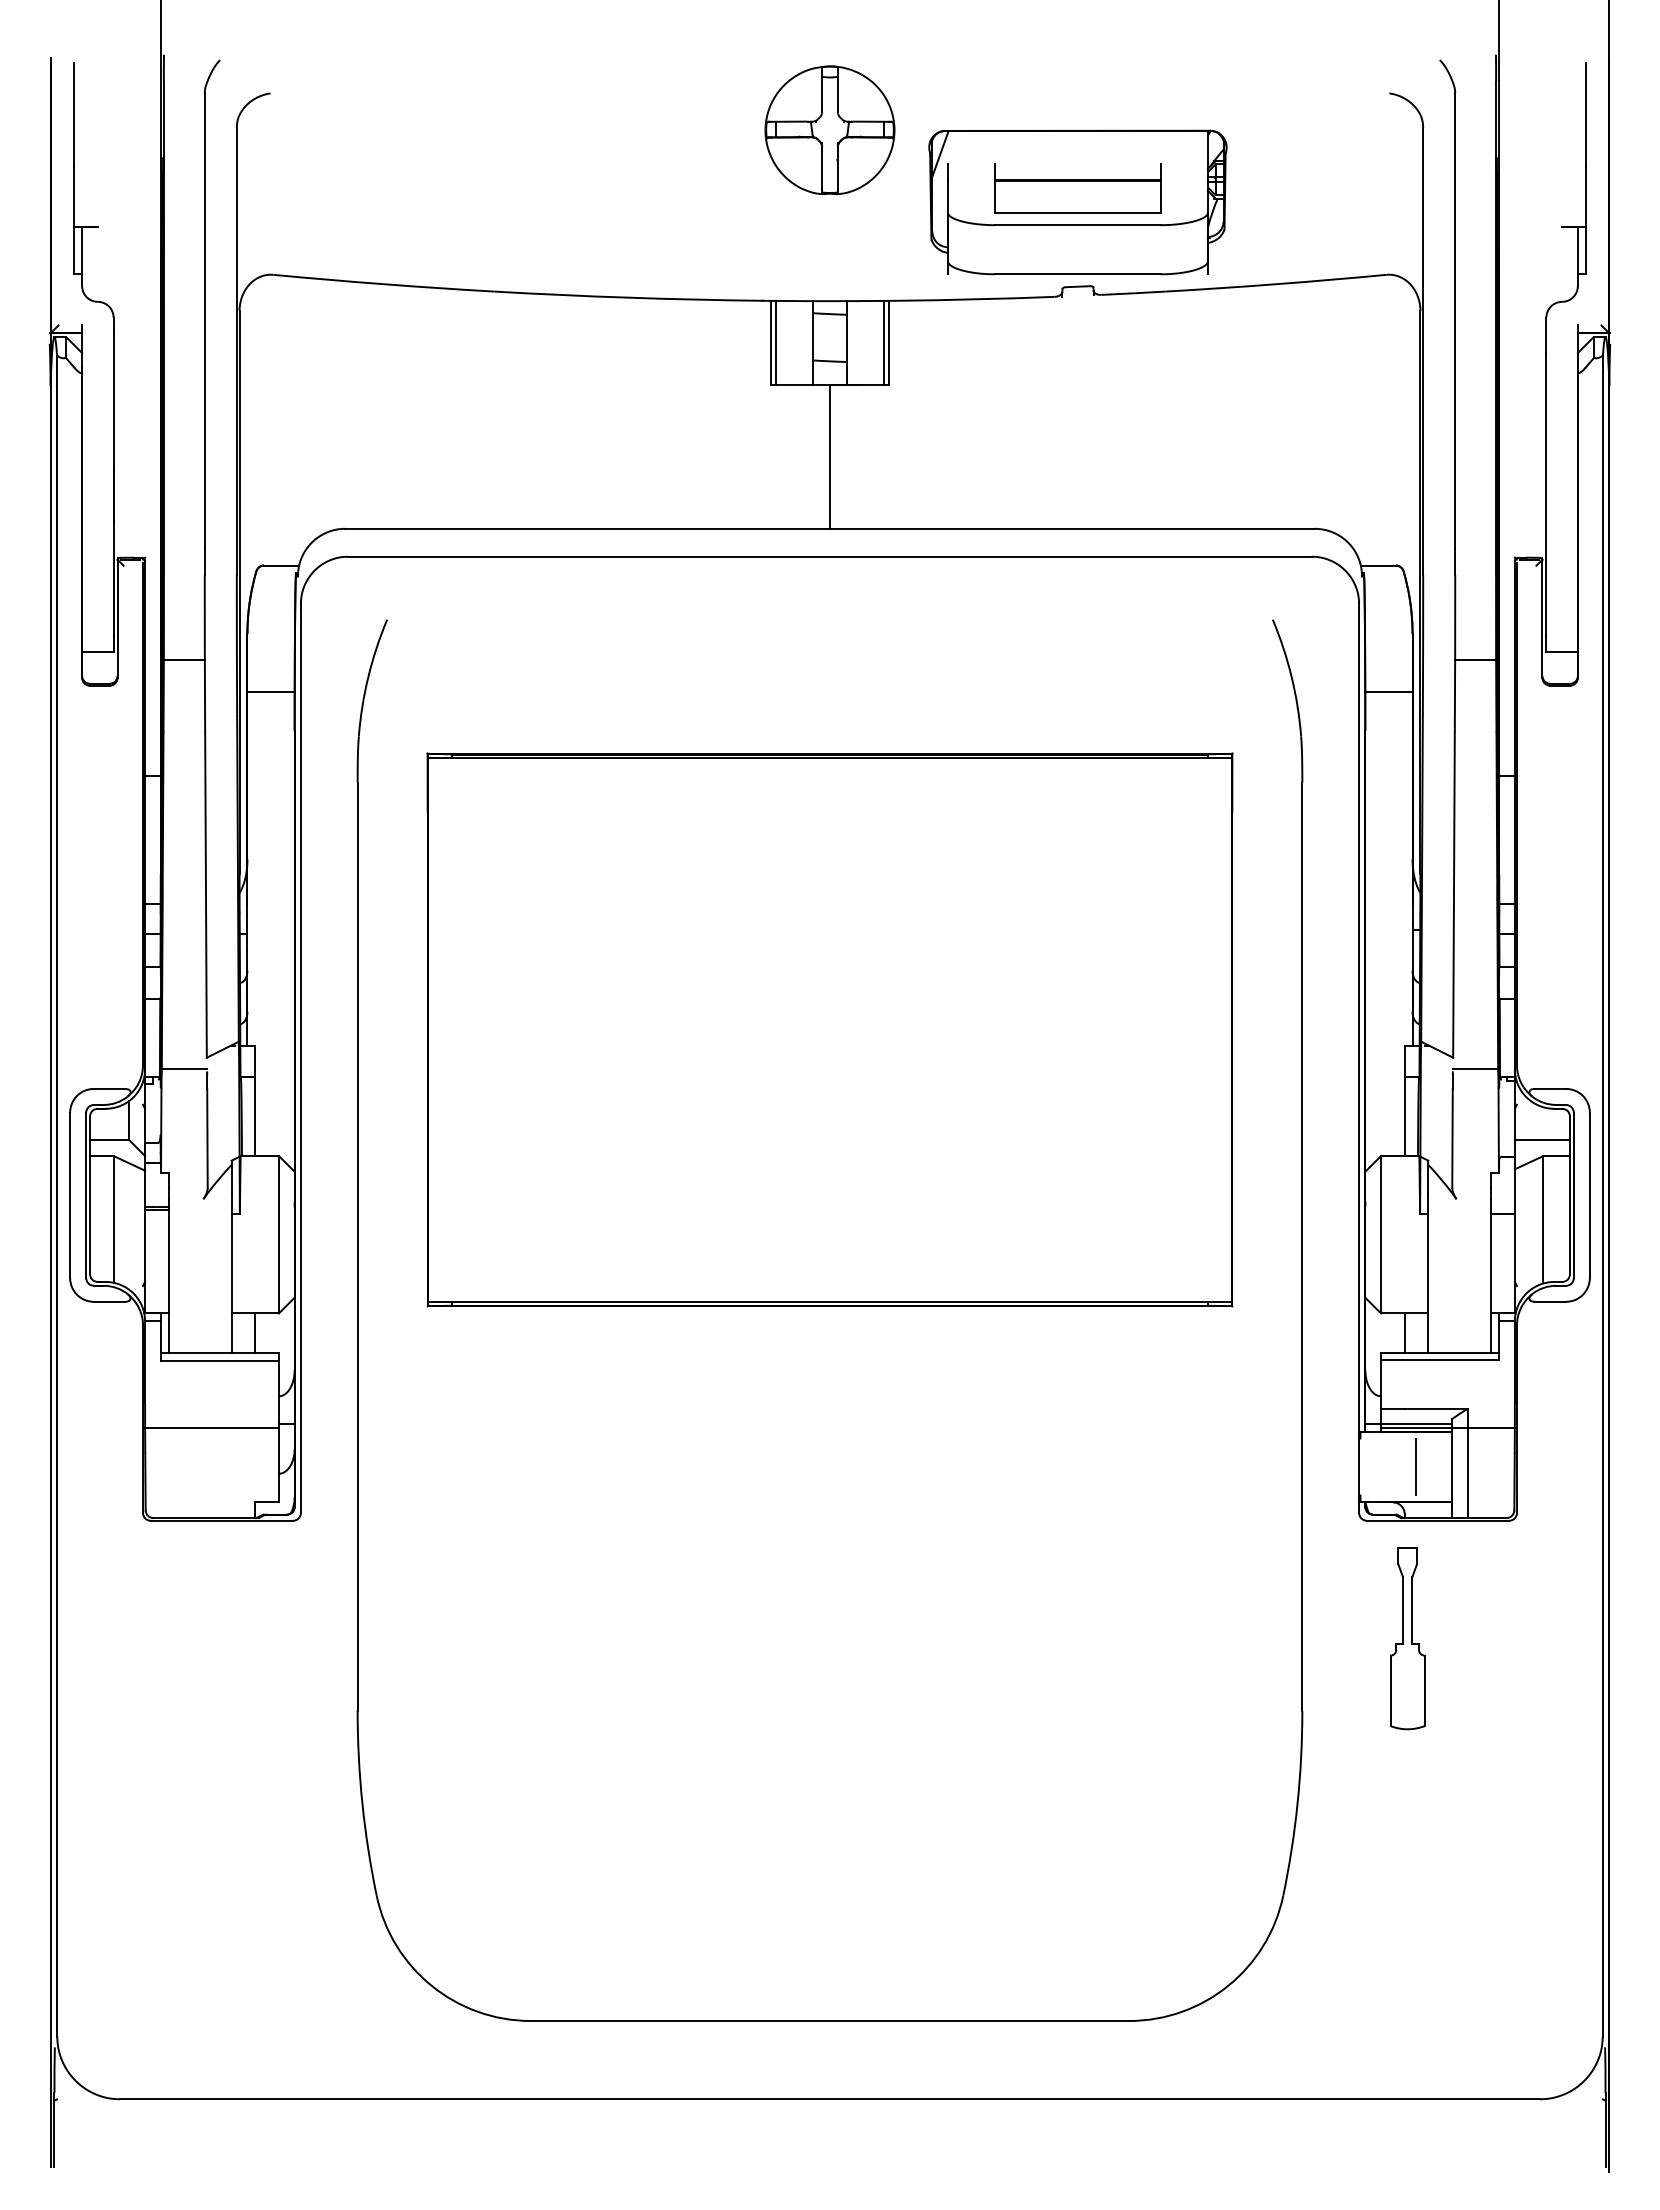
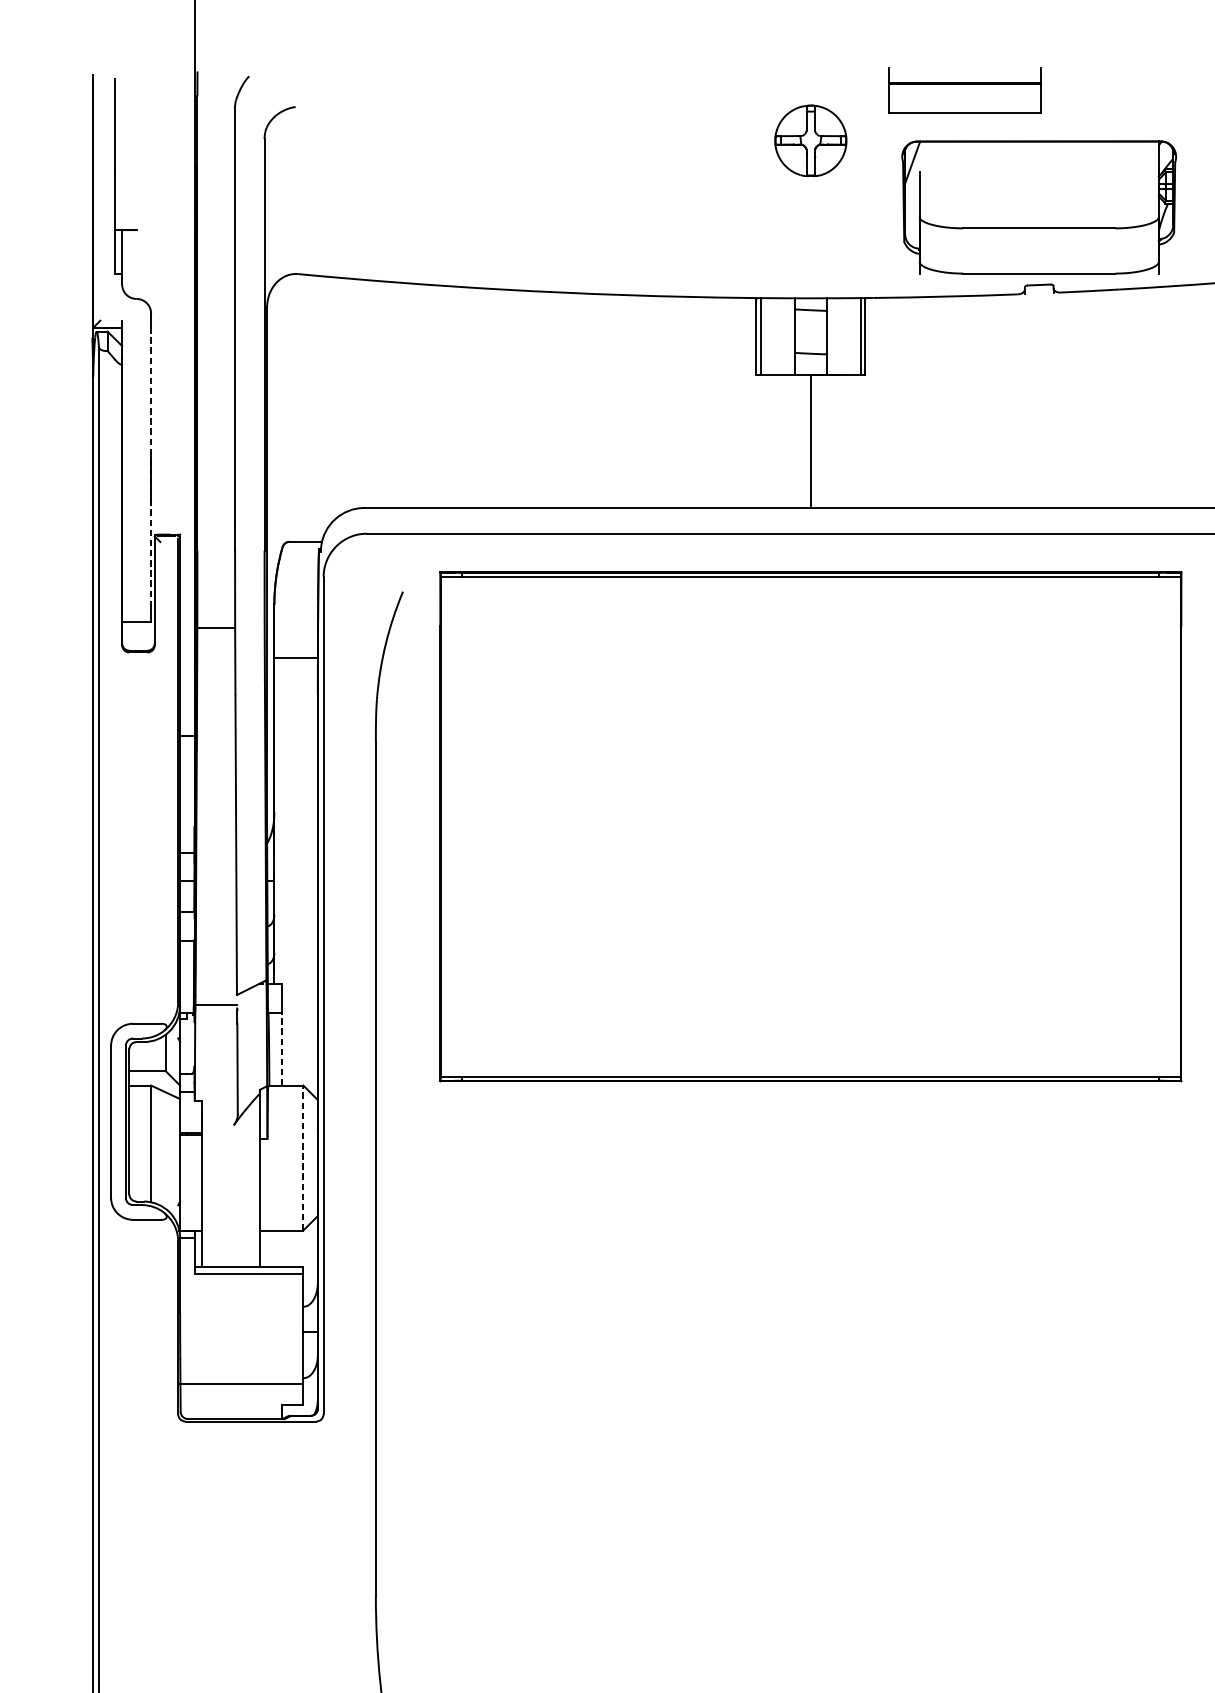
part: (829, 129) -> (810, 140), size x0.6
part: (1077, 188) -> (964, 90), moved
line: (113, 484) -> (151, 467), solid -> dashed
part: (829, 1029) -> (810, 826), moved
line: (255, 1116) -> (281, 1049), solid -> dashed
line: (278, 1234) -> (302, 1157), solid -> dashed
line: (255, 1332) -> (281, 1248), removed
line: (211, 1427) -> (241, 1383), moved

